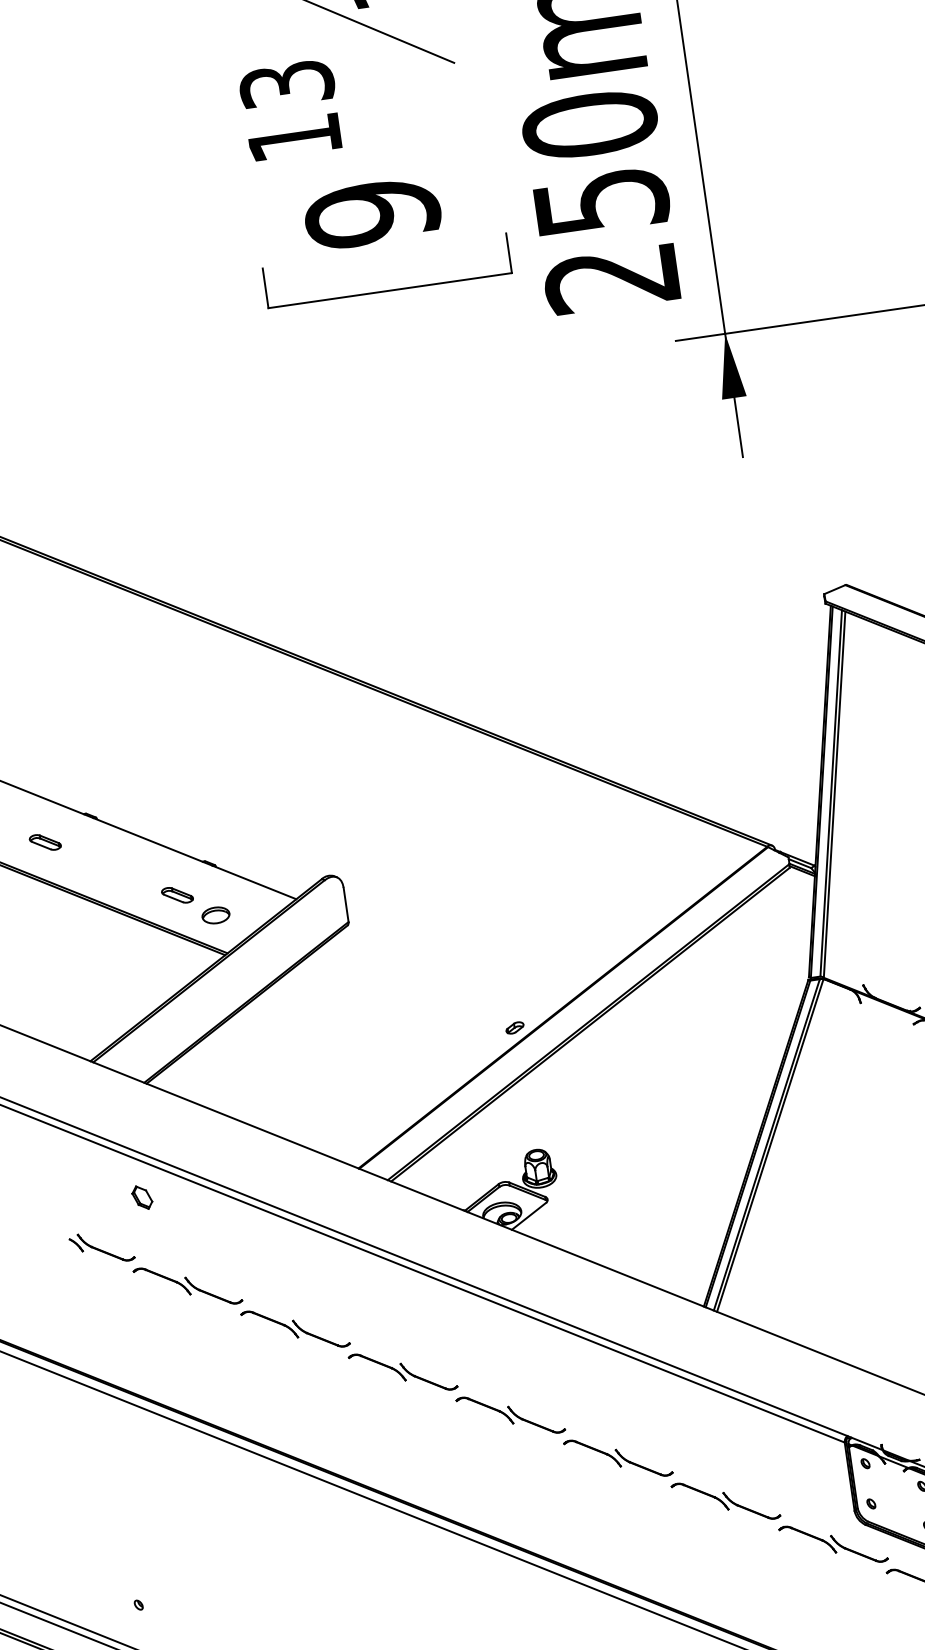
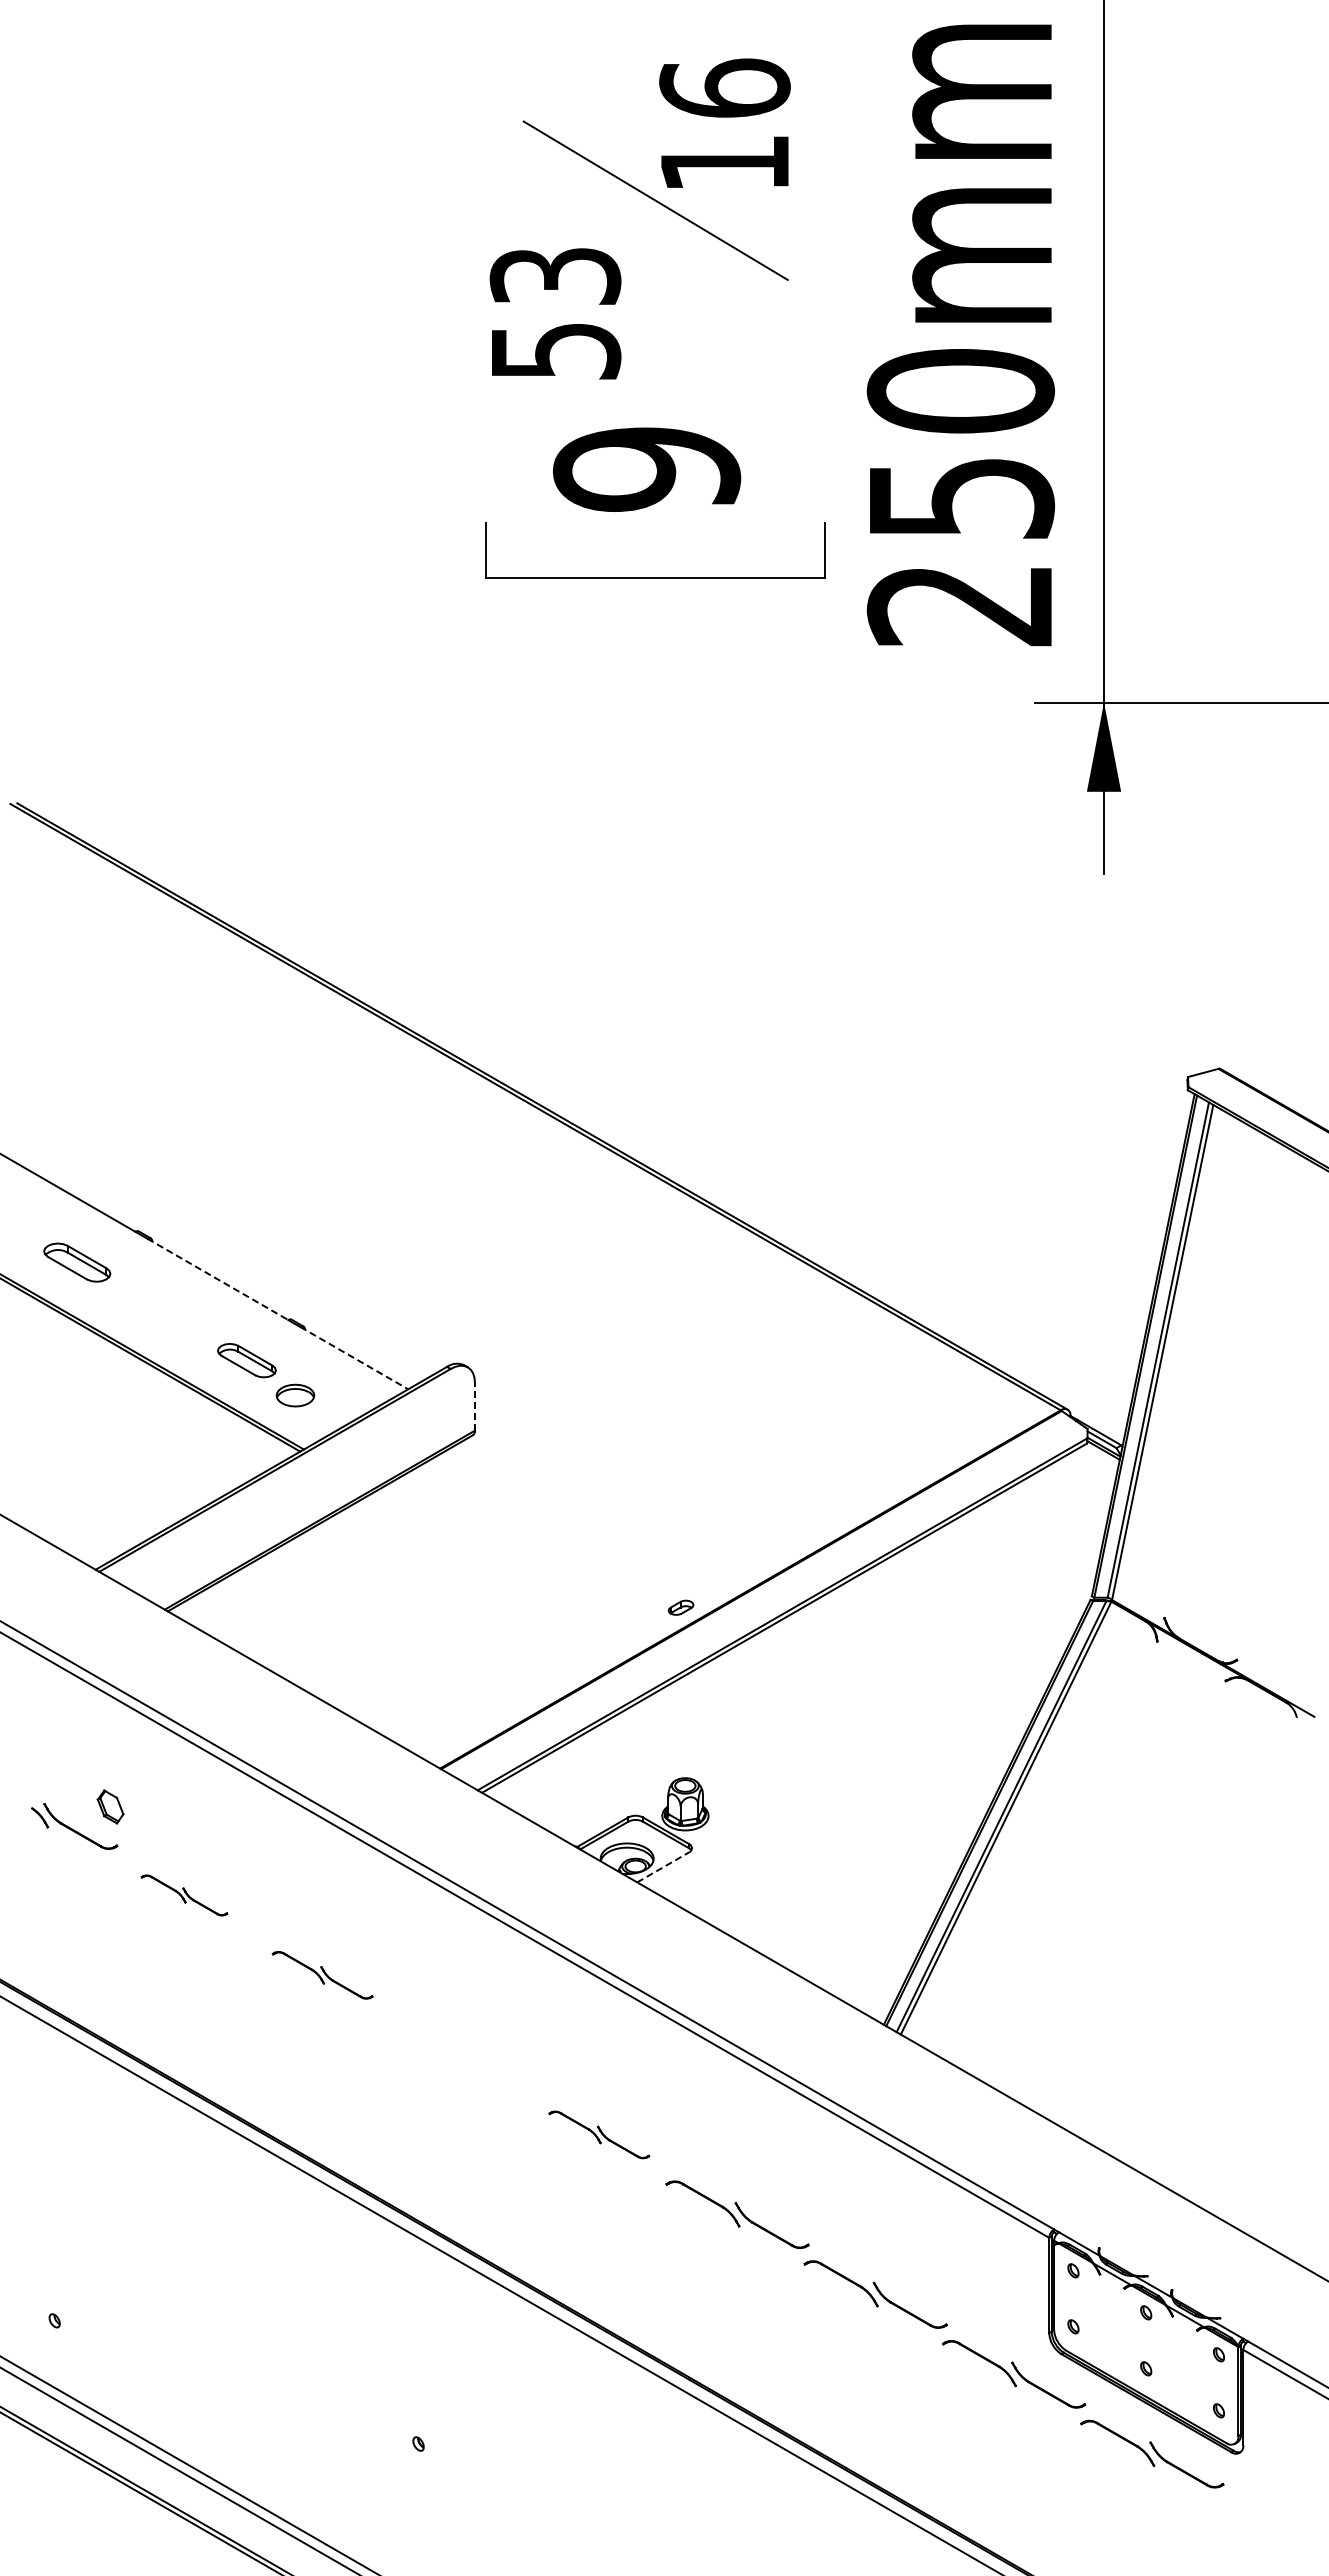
text: (295, 138) -> (556, 351), 13 -> 53
line: (148, 840) -> (218, 1279), solid -> dashed
part: (44, 842) -> (76, 1262), size x1.6
line: (254, 882) -> (354, 1358), solid -> dashed
part: (177, 895) -> (246, 1360), size x1.4
line: (345, 904) -> (474, 1406), solid -> dashed
part: (142, 1197) -> (110, 1806), moved
line: (529, 1216) -> (663, 1867), solid -> dashed
part: (188, 1286) -> (184, 1895), size x0.6
part: (295, 1329) -> (322, 1975), size x0.7
part: (402, 1371) -> (460, 2054), removed
part: (510, 1414) -> (599, 2134), size x0.7

